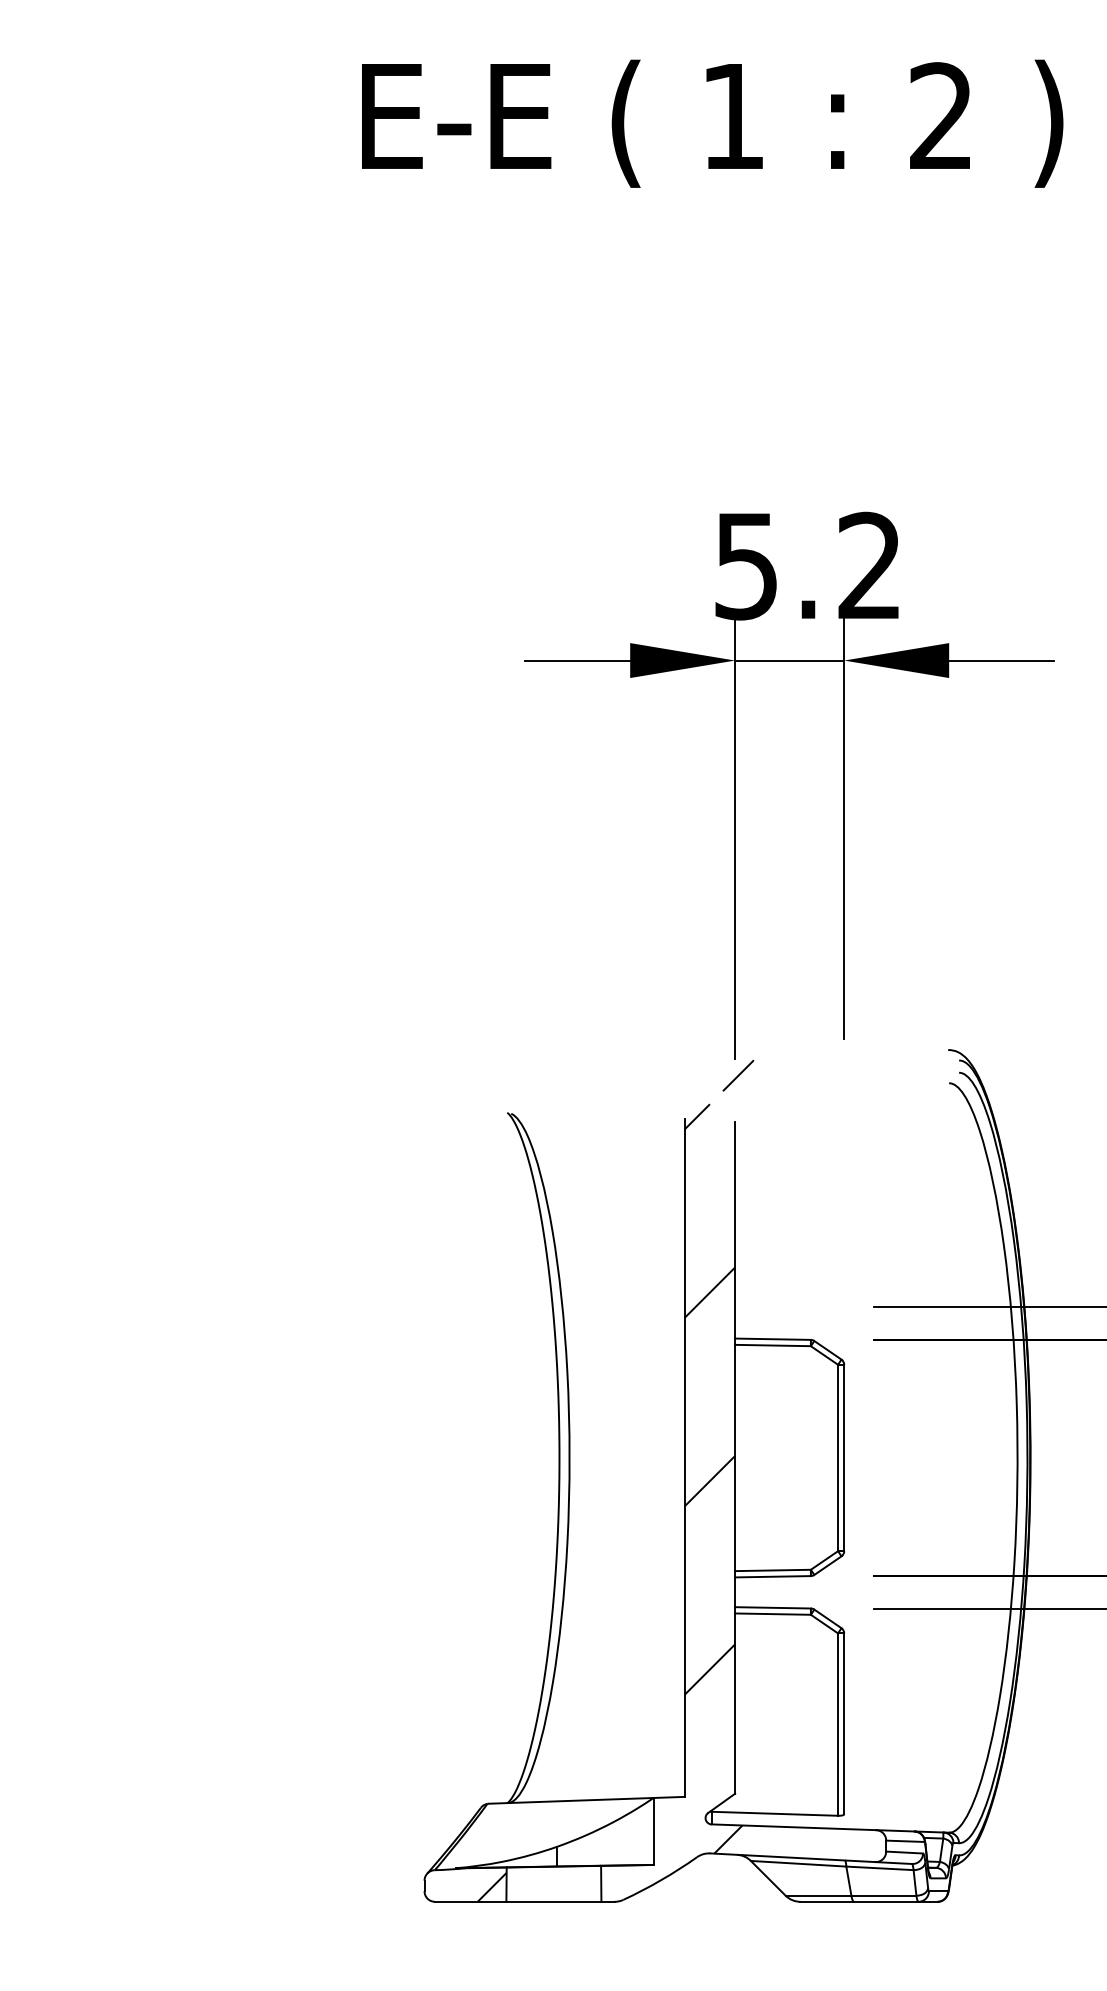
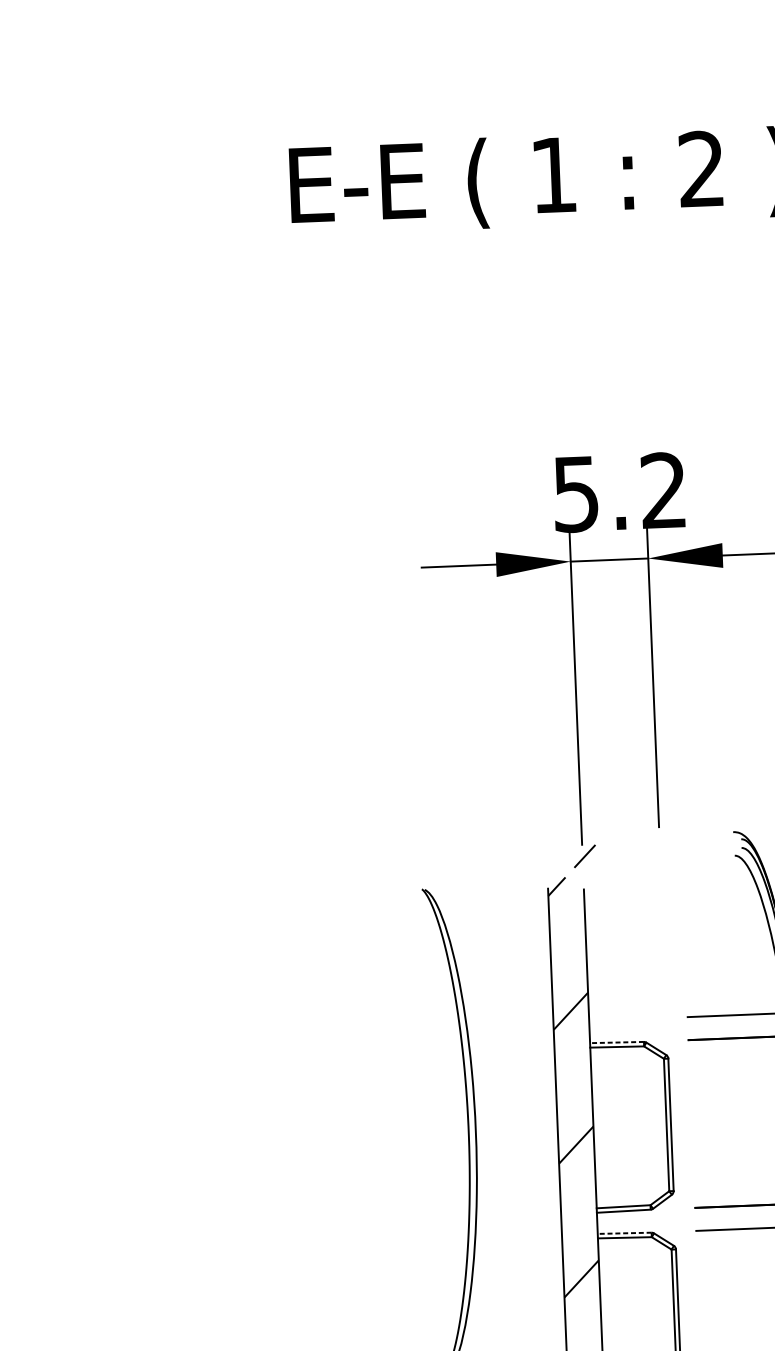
line: (772, 1339) -> (616, 1042), solid -> dashed
line: (772, 1607) -> (624, 1233), solid -> dashed

